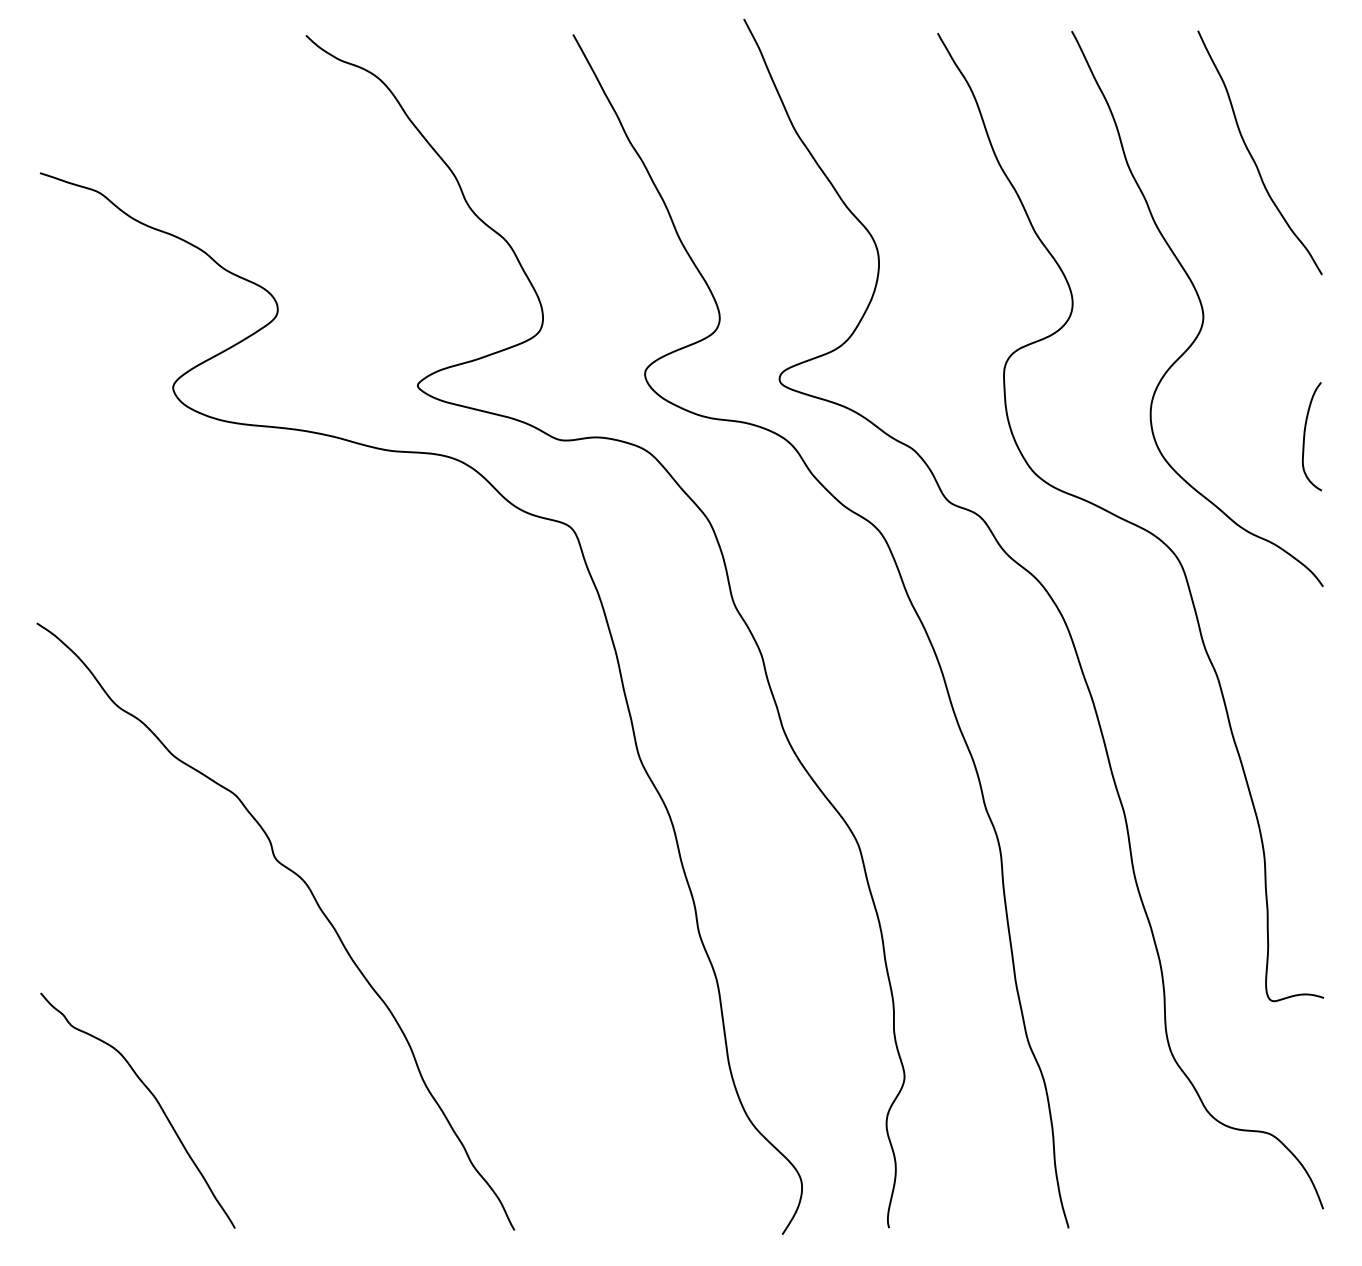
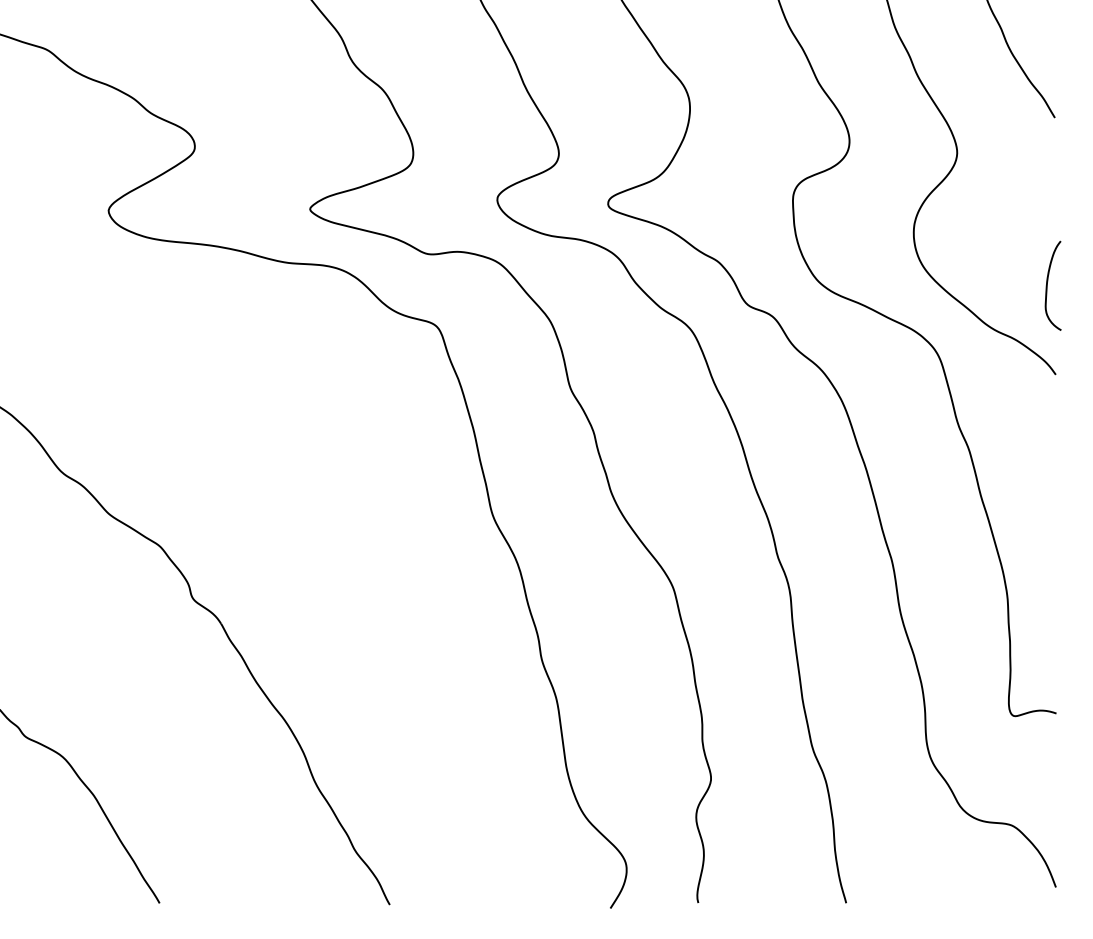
curve: (1305, 436) -> (1047, 285), moved

